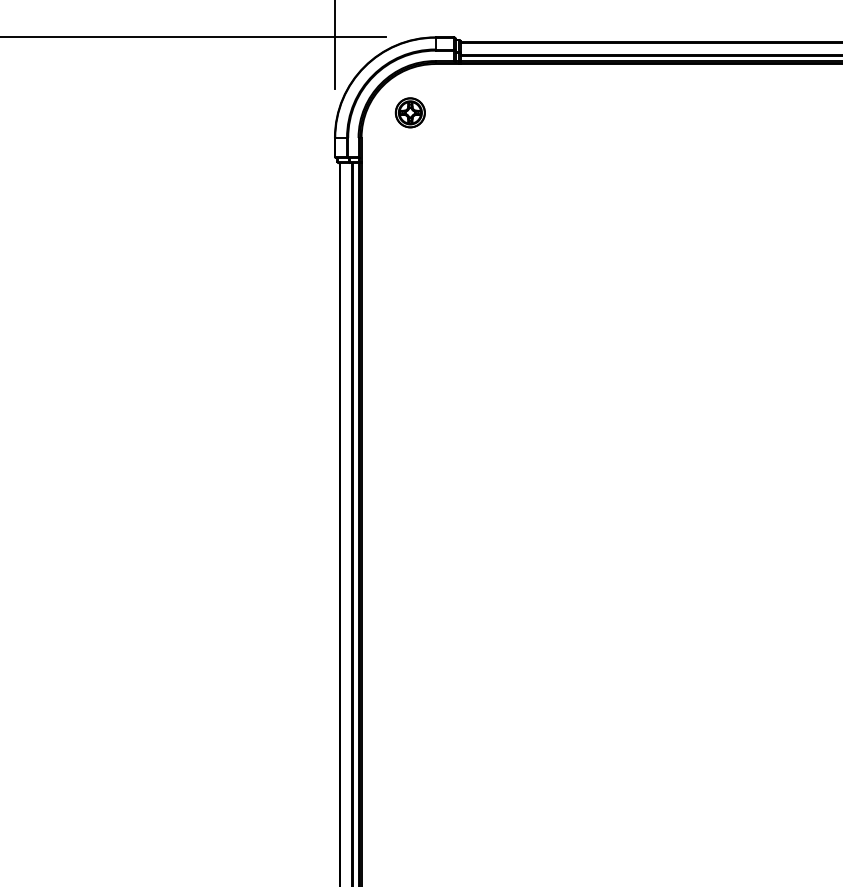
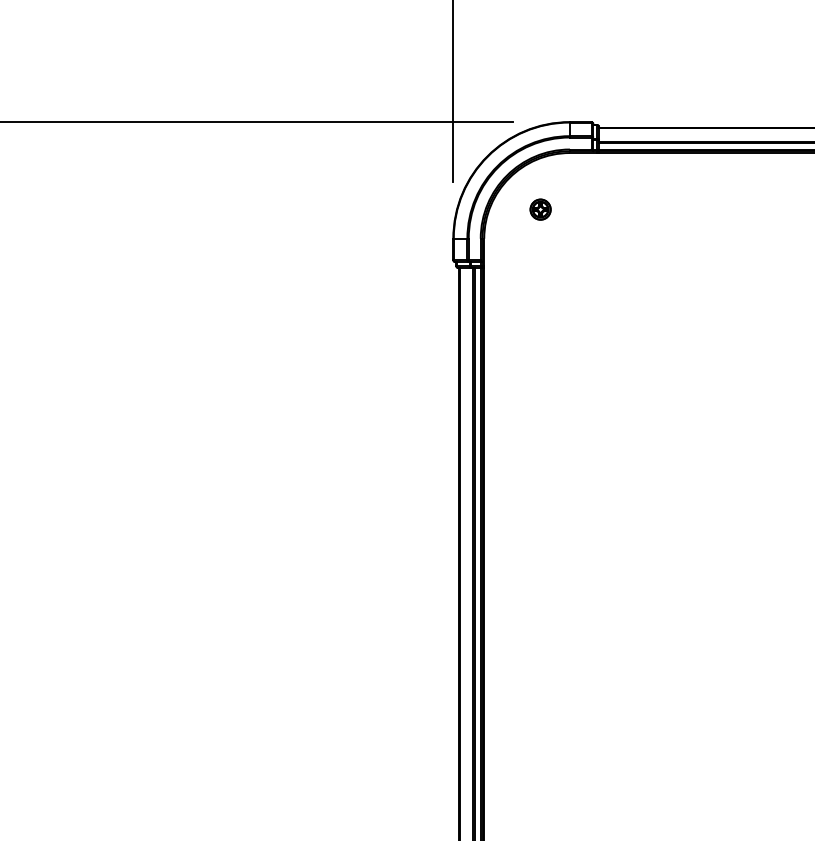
part: (409, 112) -> (539, 209), size x0.6

